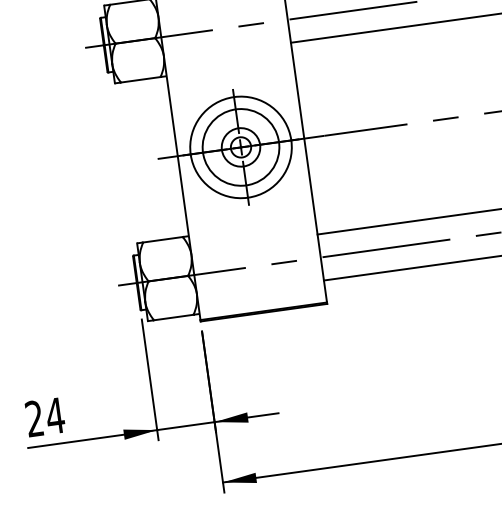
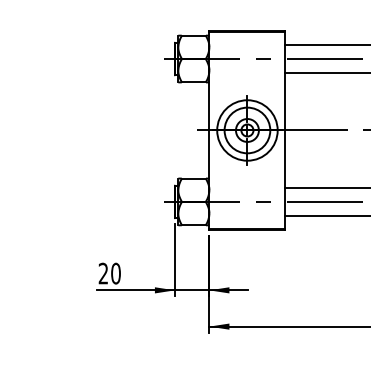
text: (54, 415) -> (115, 273), 24 -> 20

